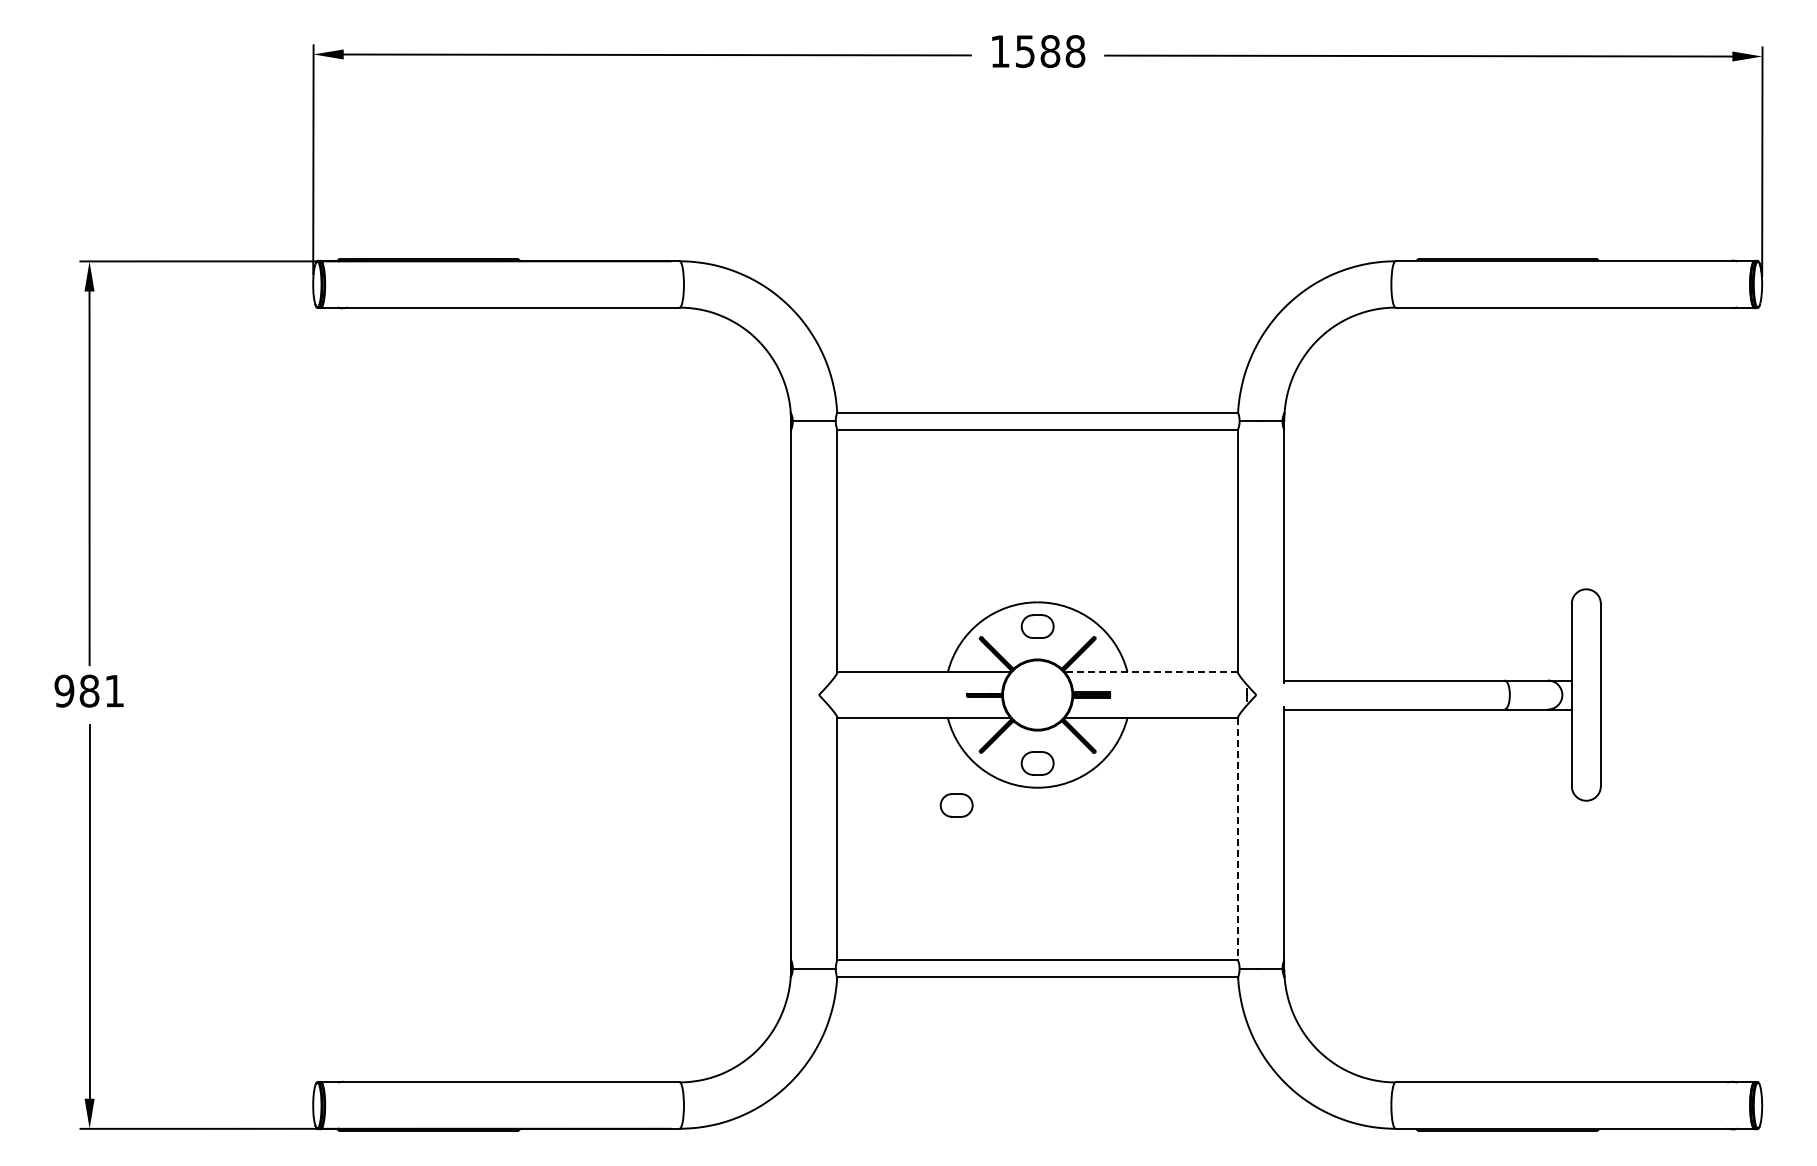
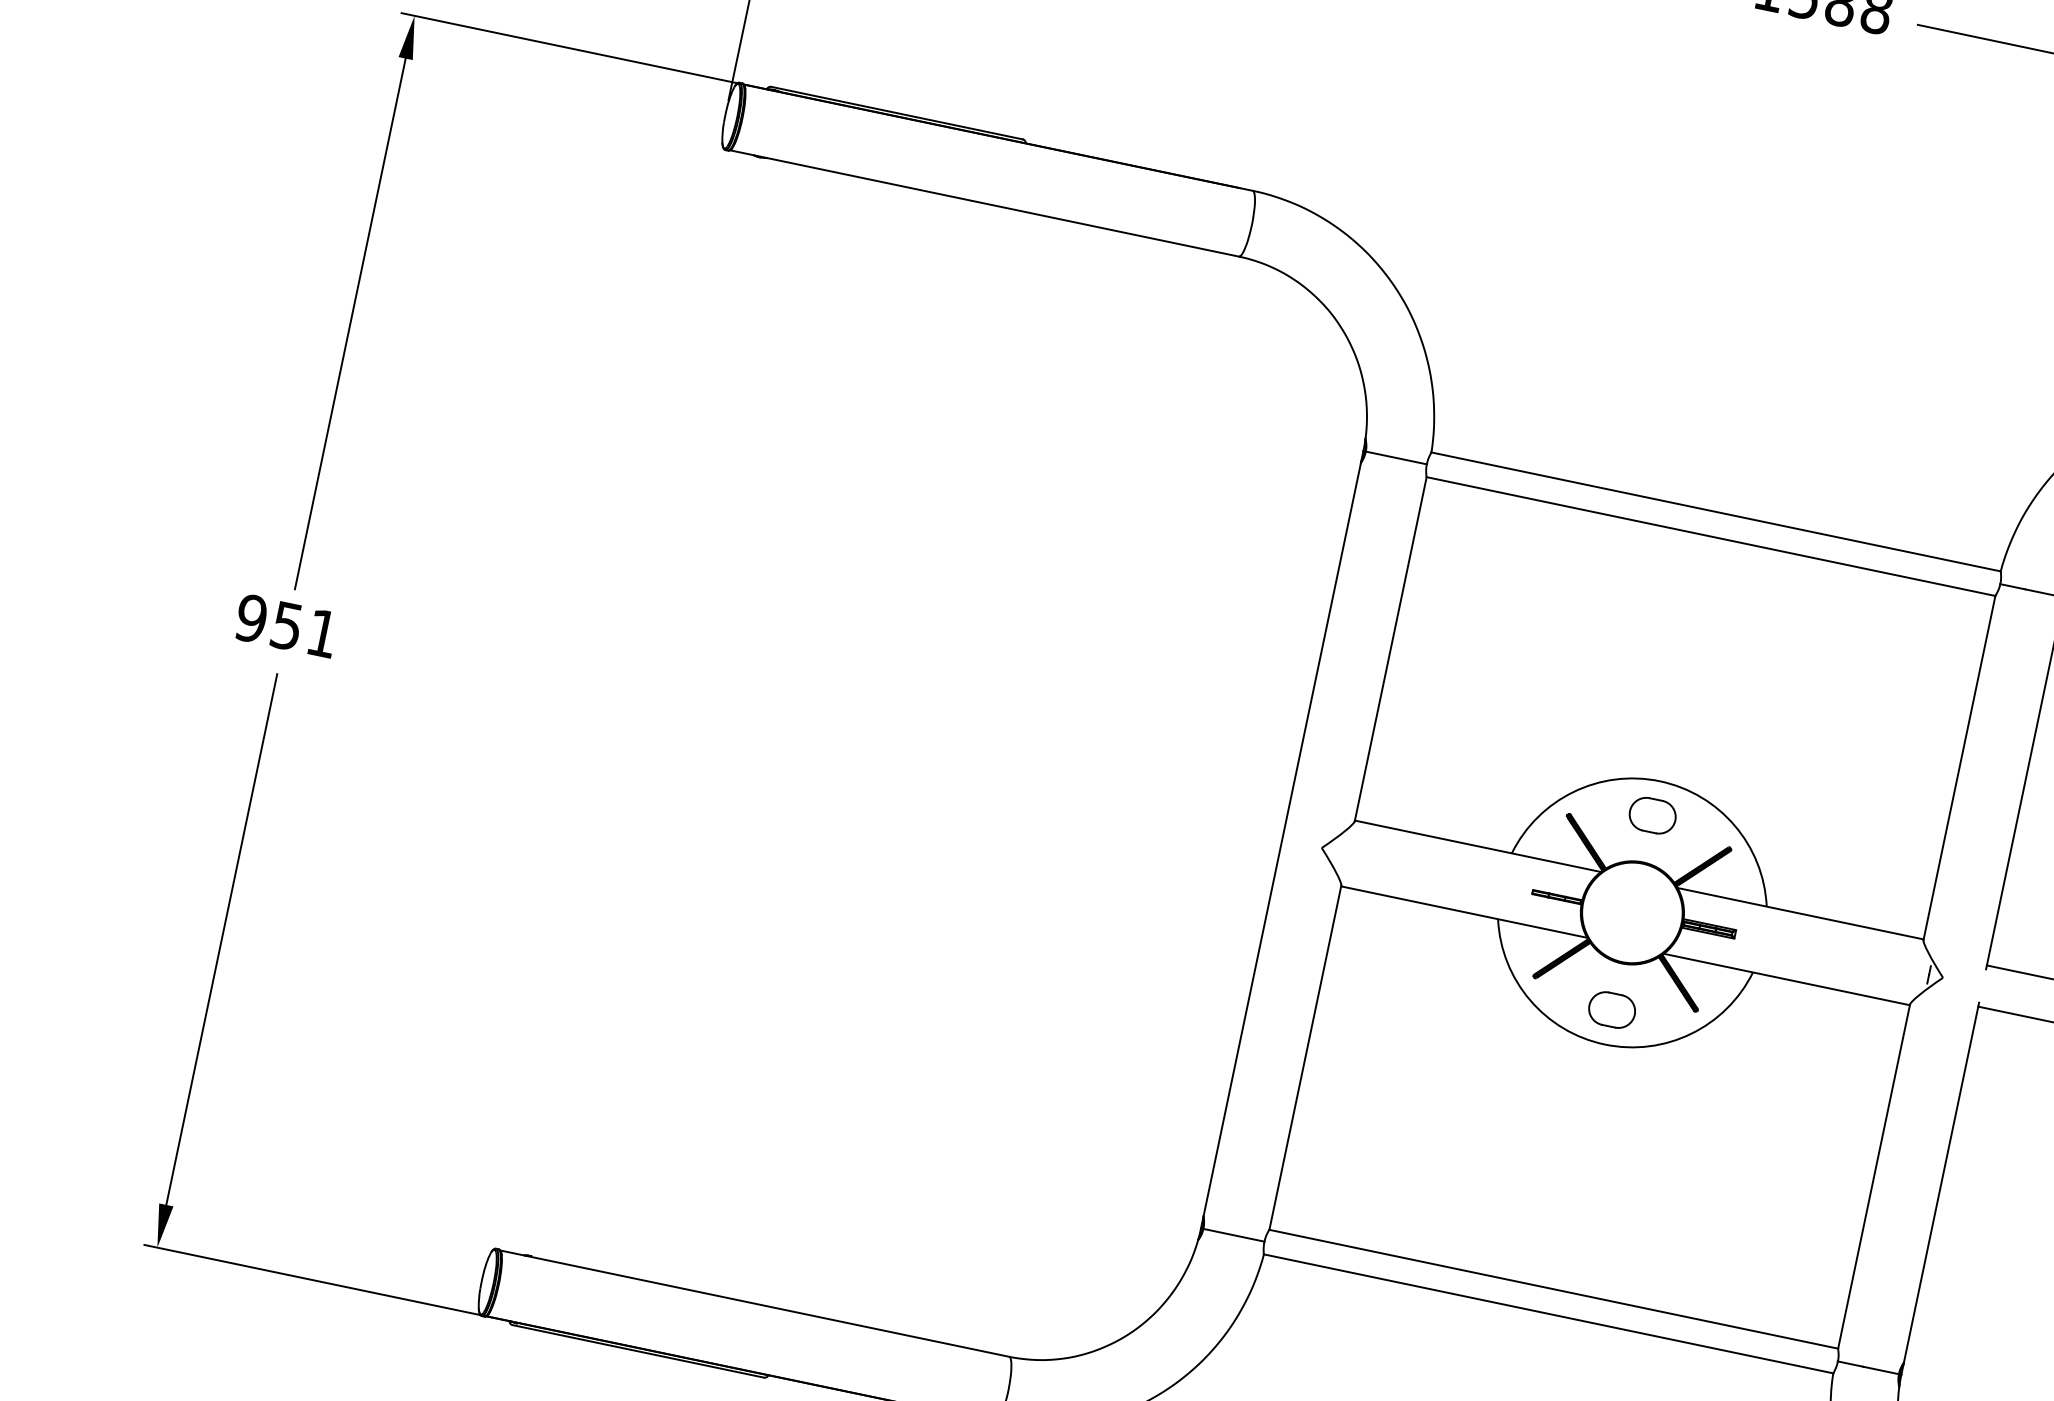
line: (1151, 671) -> (1801, 913), dashed -> solid
text: (89, 690) -> (287, 625), 981 -> 951
part: (956, 805) -> (1484, 1045), removed
line: (1237, 839) -> (1873, 1177), dashed -> solid

